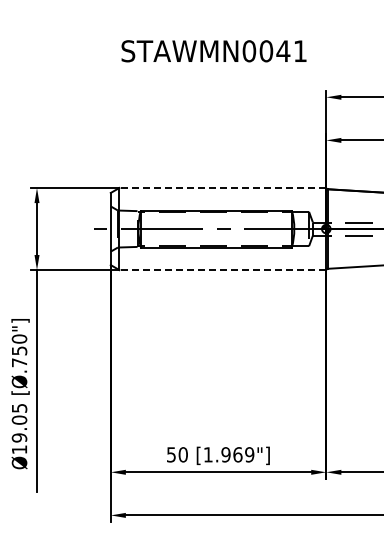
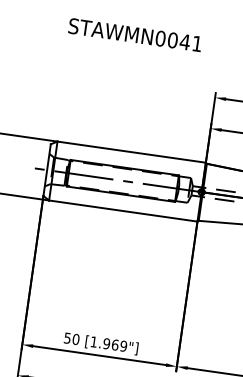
text: (213, 51) -> (134, 35), moved
line: (222, 187) -> (131, 151), dashed -> solid
line: (222, 270) -> (123, 211), dashed -> solid

